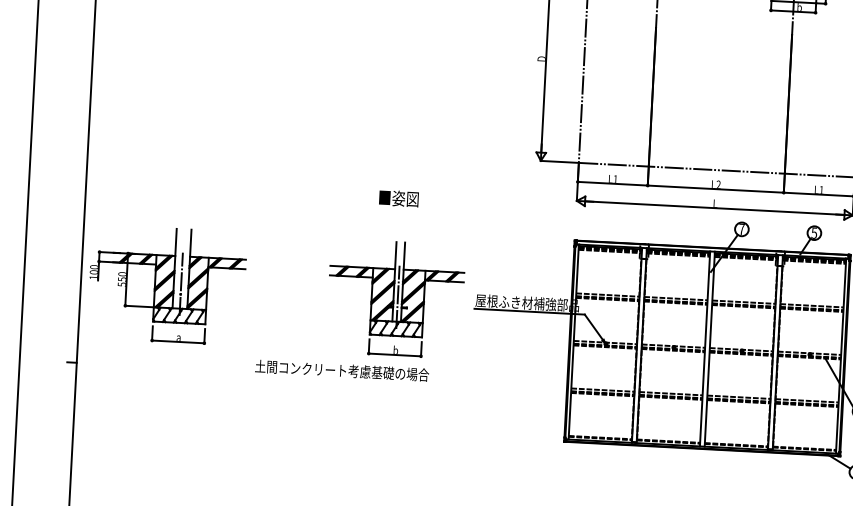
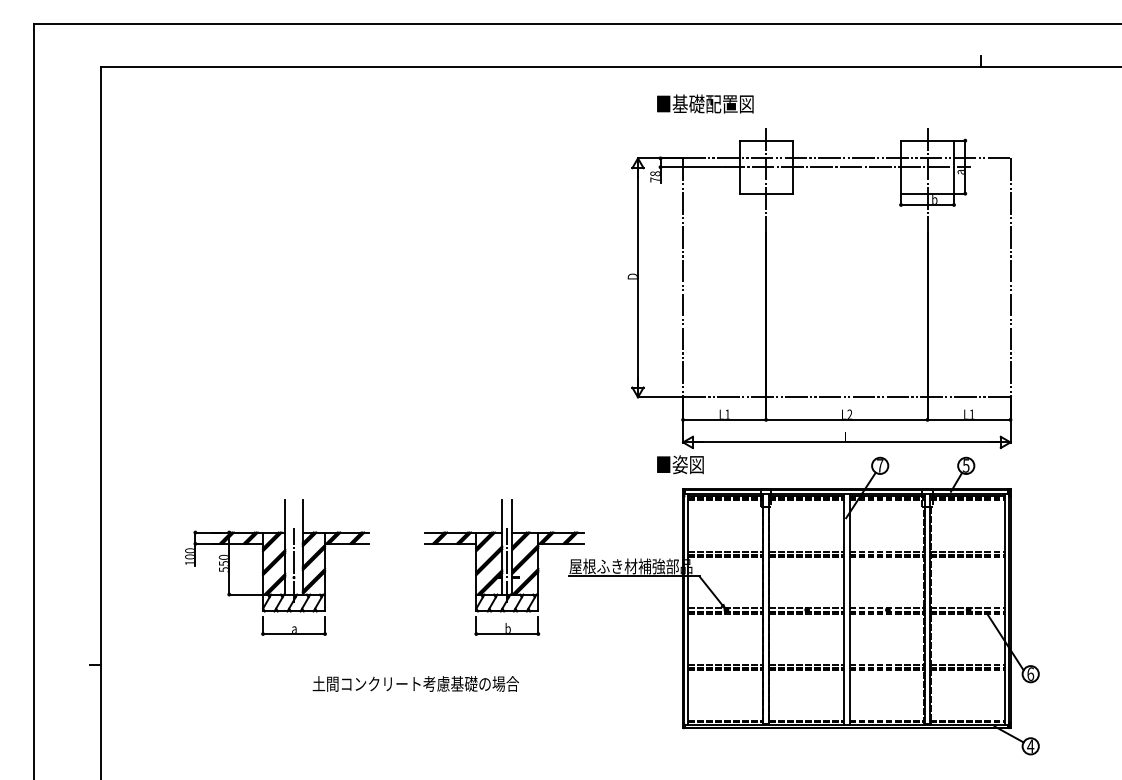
text: (399, 198) -> (680, 464), moved
part: (167, 285) -> (277, 567), moved
part: (395, 298) -> (504, 567), moved
text: (341, 370) -> (415, 683), moved

